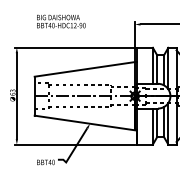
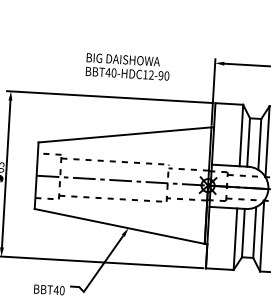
text: (61, 21) -> (128, 66), moved

